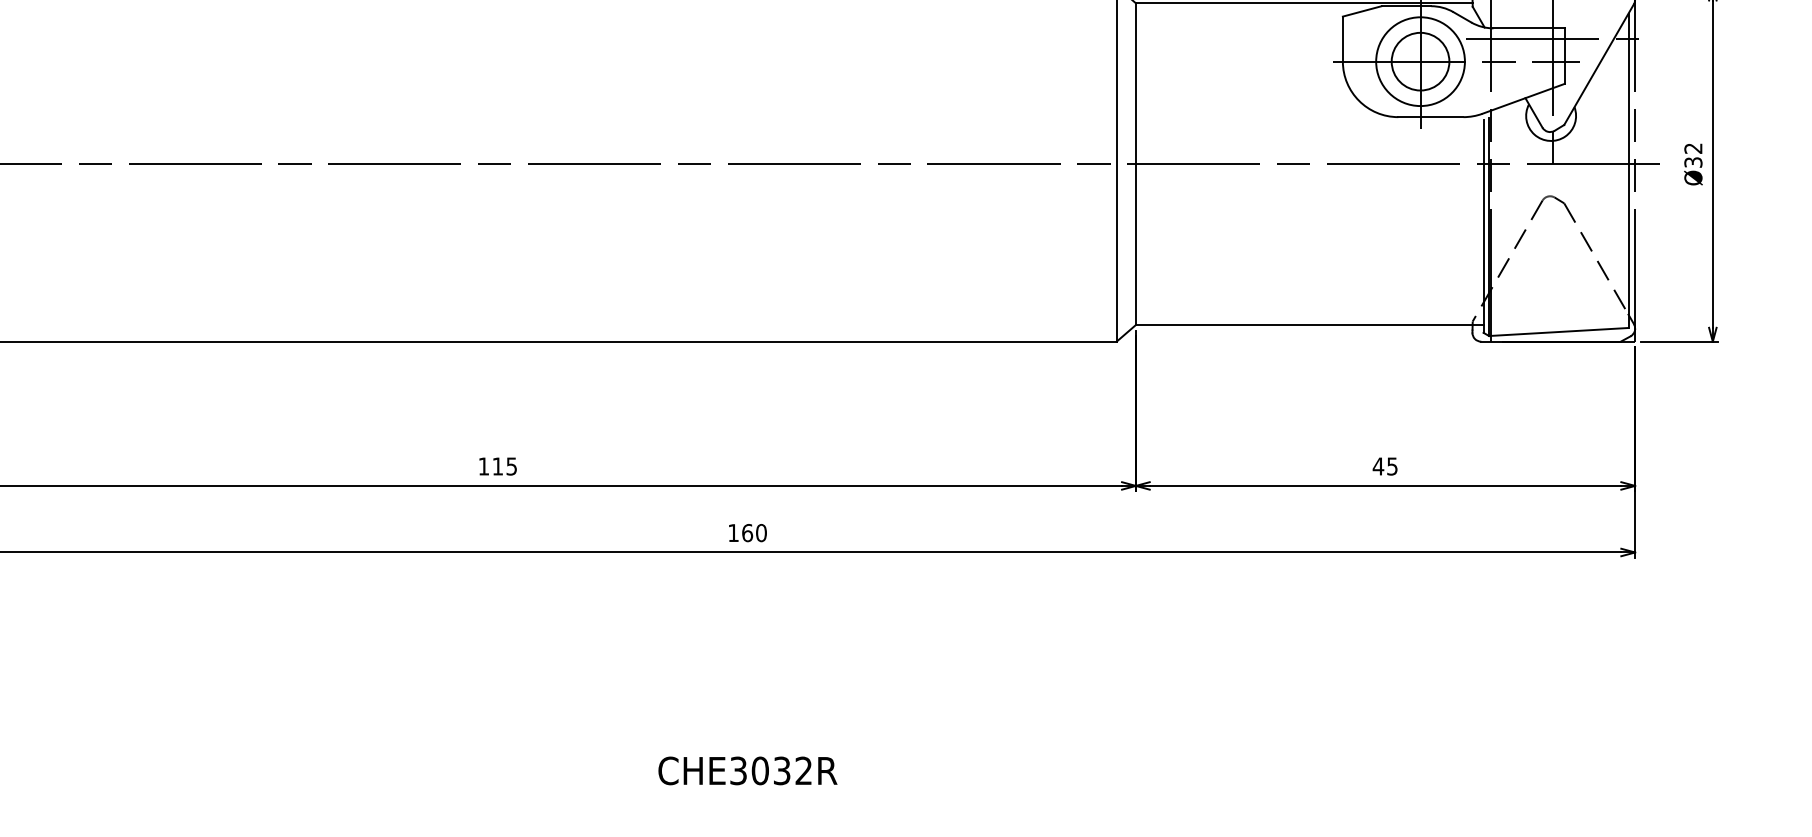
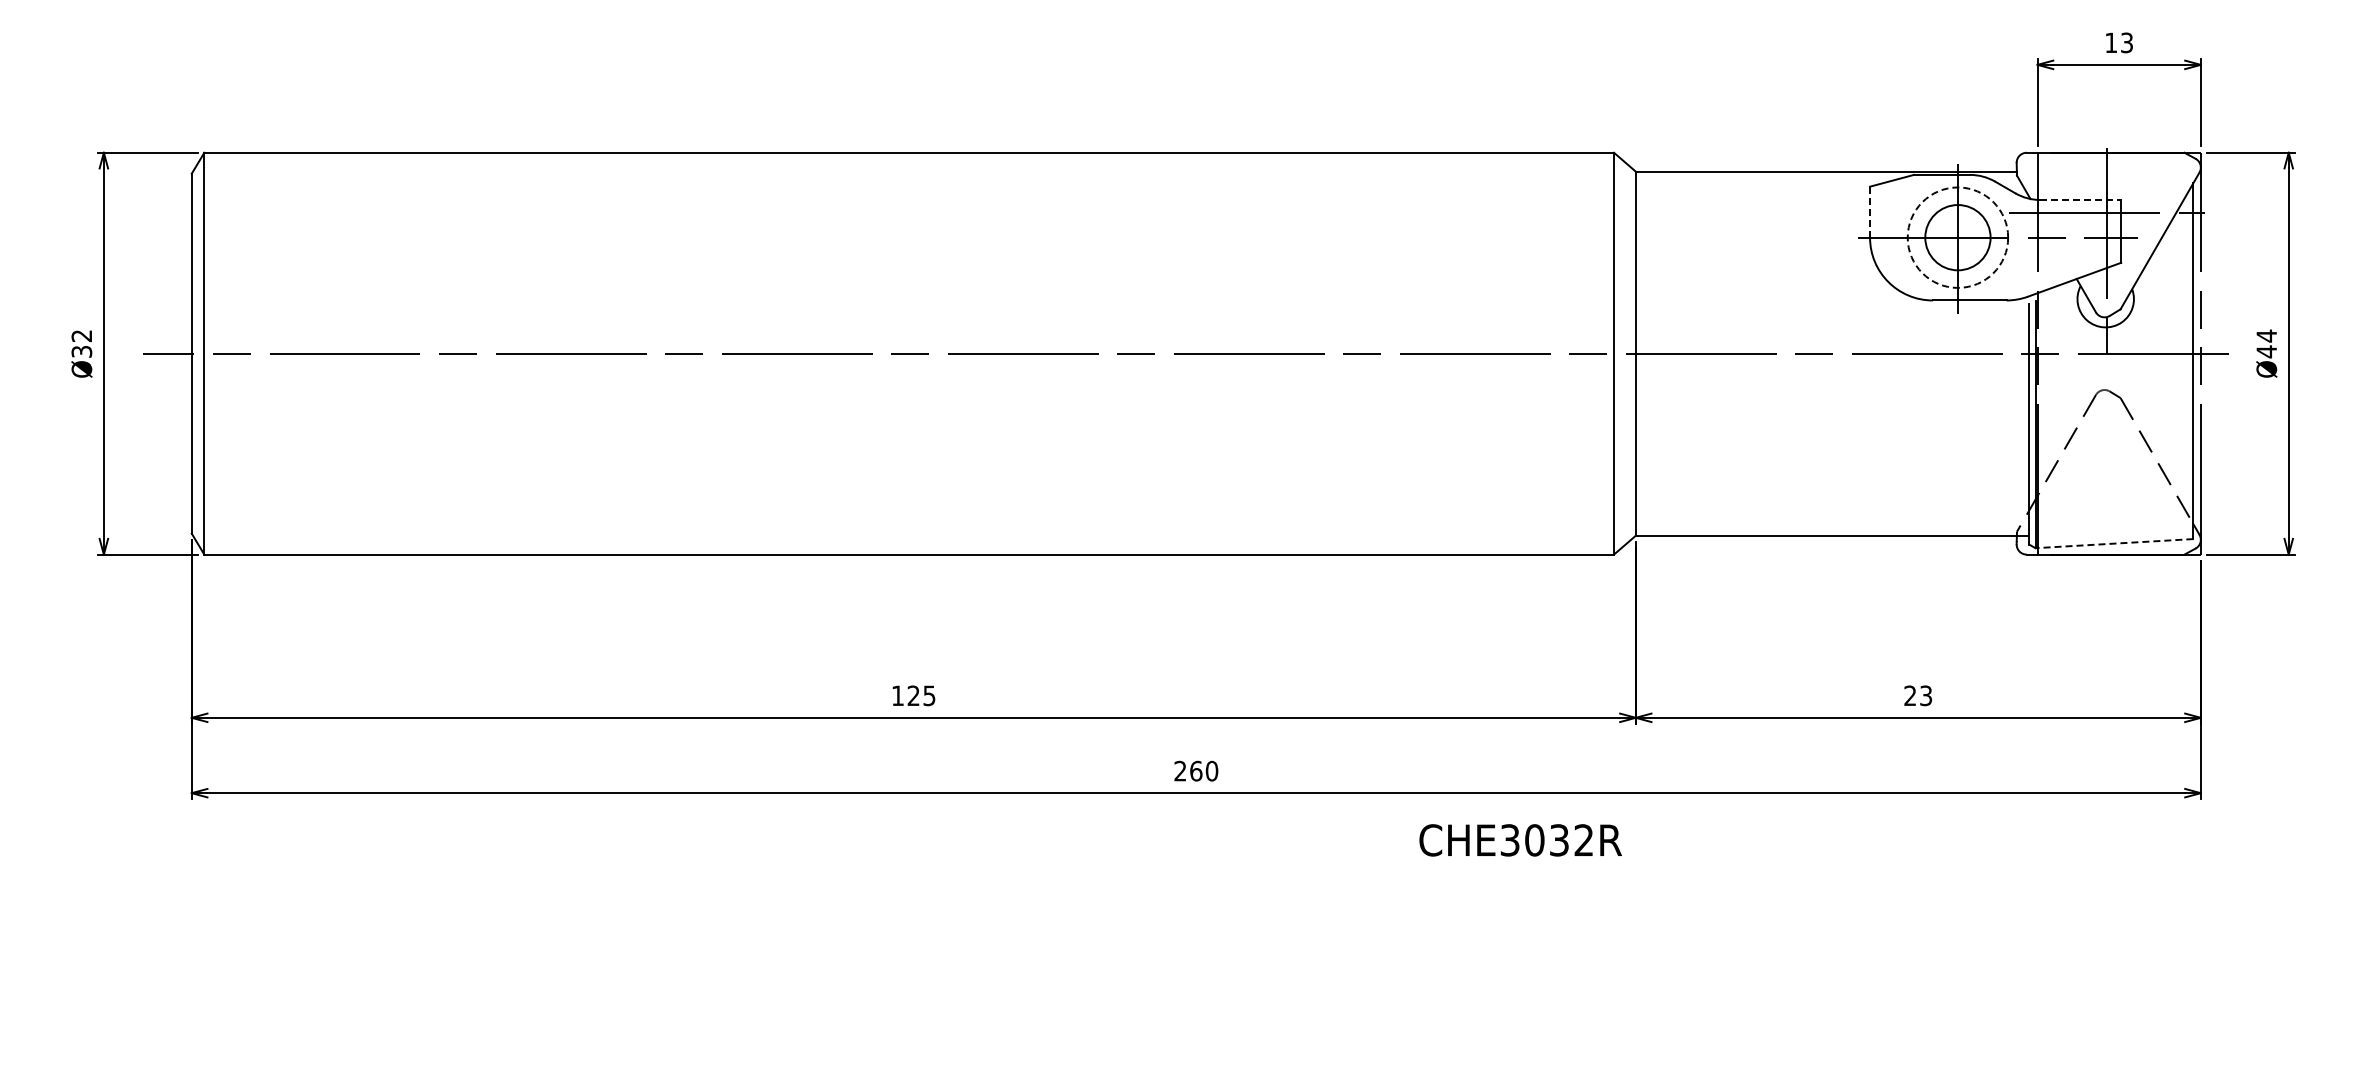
line: (1529, 28) -> (2081, 200), solid -> dashed
line: (1343, 39) -> (1870, 212), solid -> dashed
circle: (1420, 61) -> (1957, 237), solid -> dashed
text: (1693, 155) -> (2266, 343), Ø32 -> Ø44
line: (1557, 331) -> (2113, 543), solid -> dashed
text: (497, 466) -> (913, 695), 115 -> 125
text: (1384, 466) -> (1917, 695), 45 -> 23
text: (733, 532) -> (1180, 770), 160 -> 260
text: (747, 771) -> (1520, 840), moved

